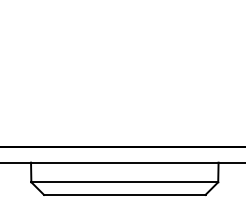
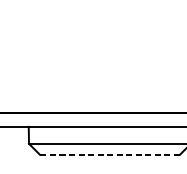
line: (124, 194) -> (109, 154), solid -> dashed

